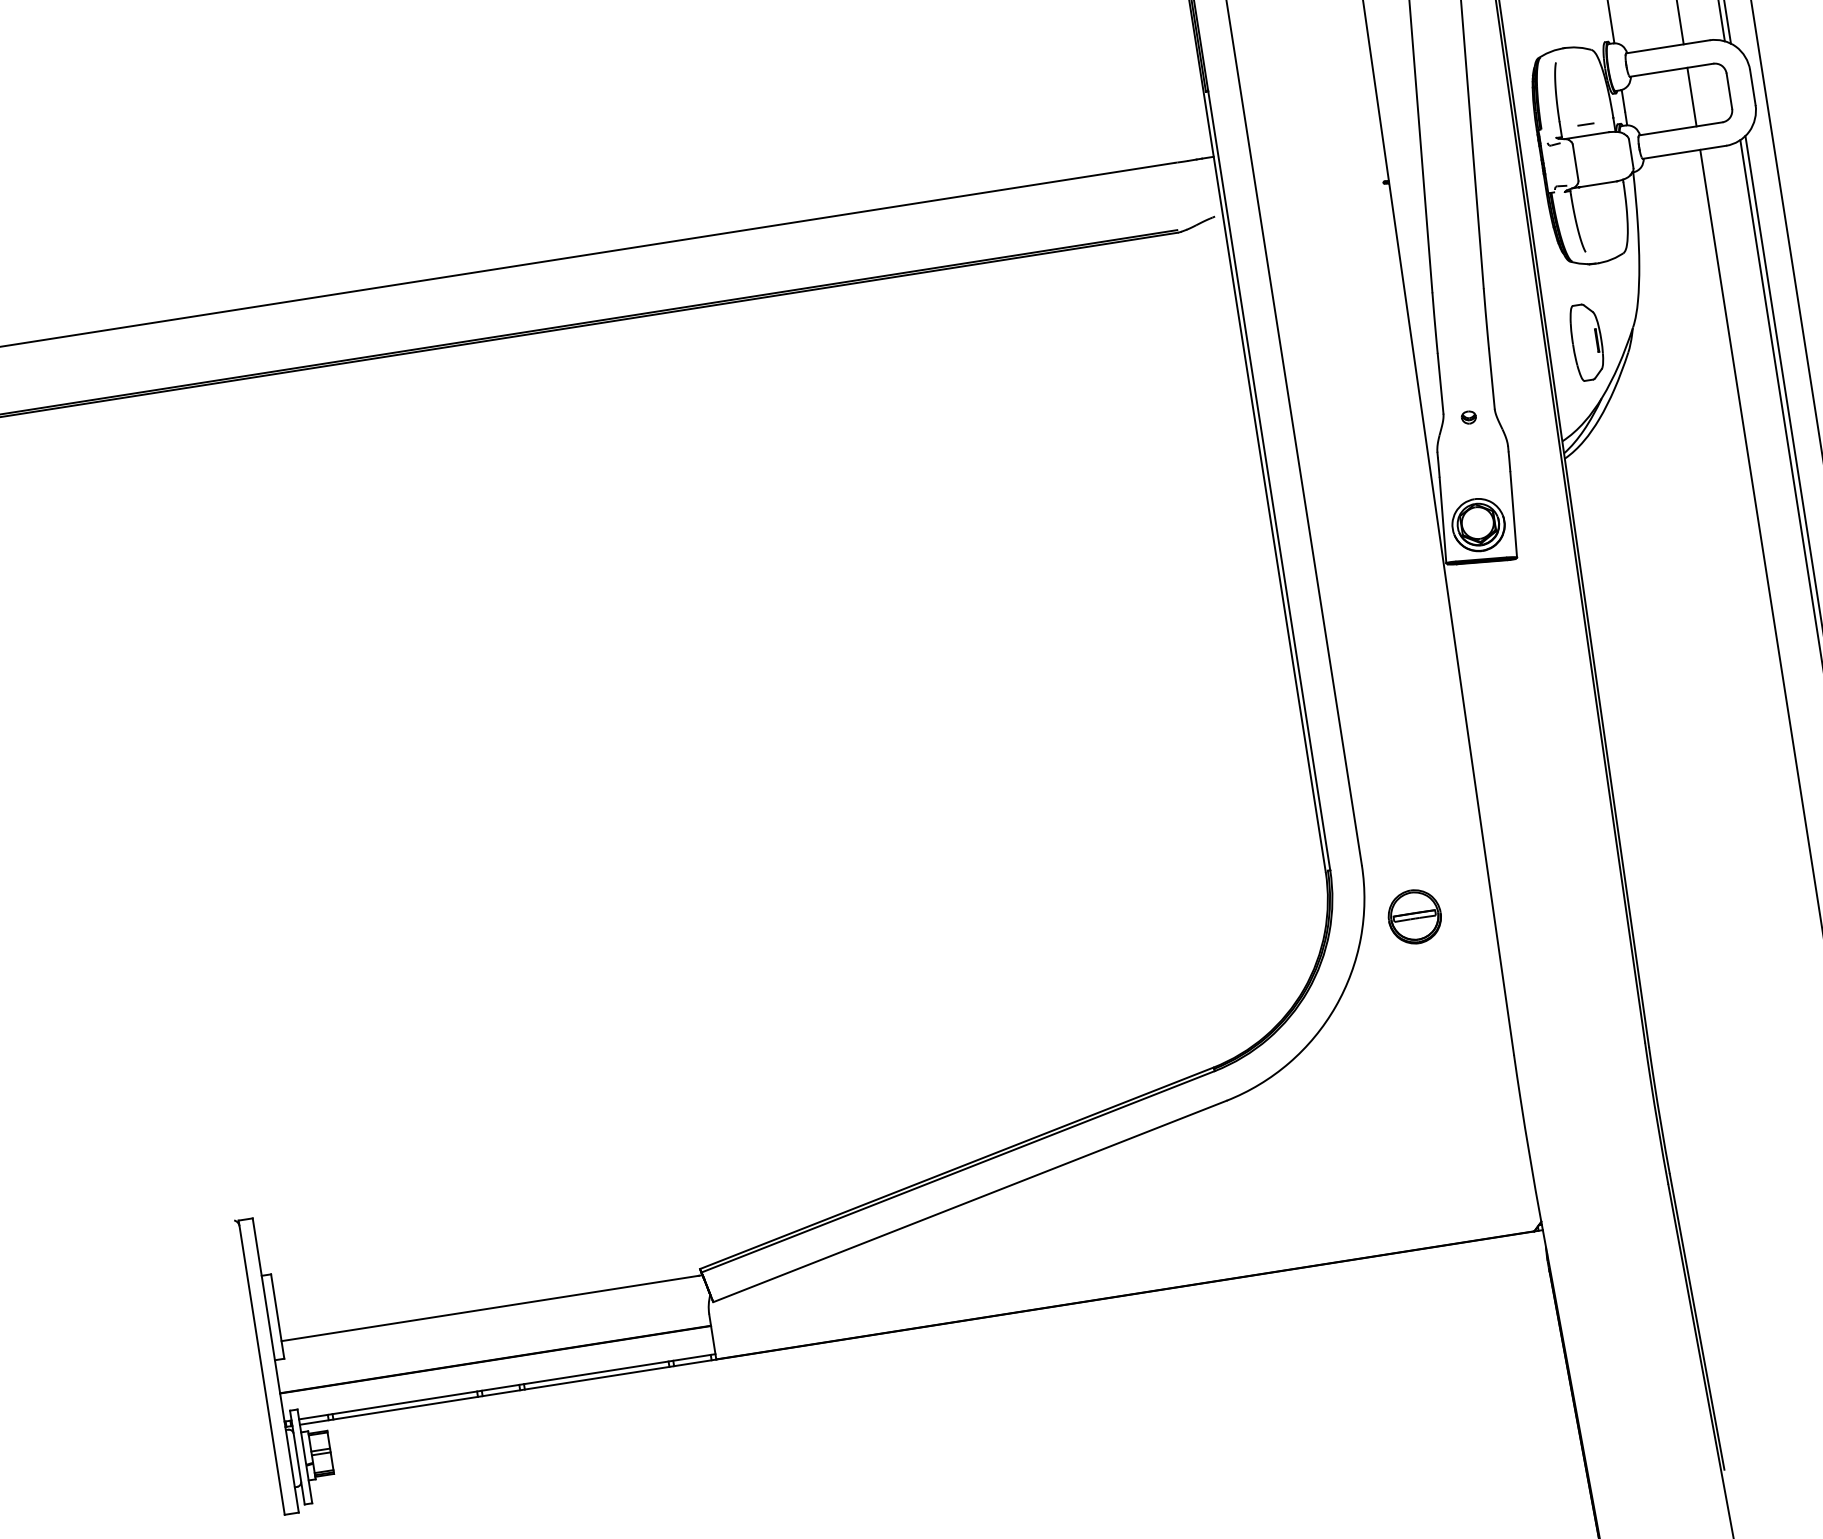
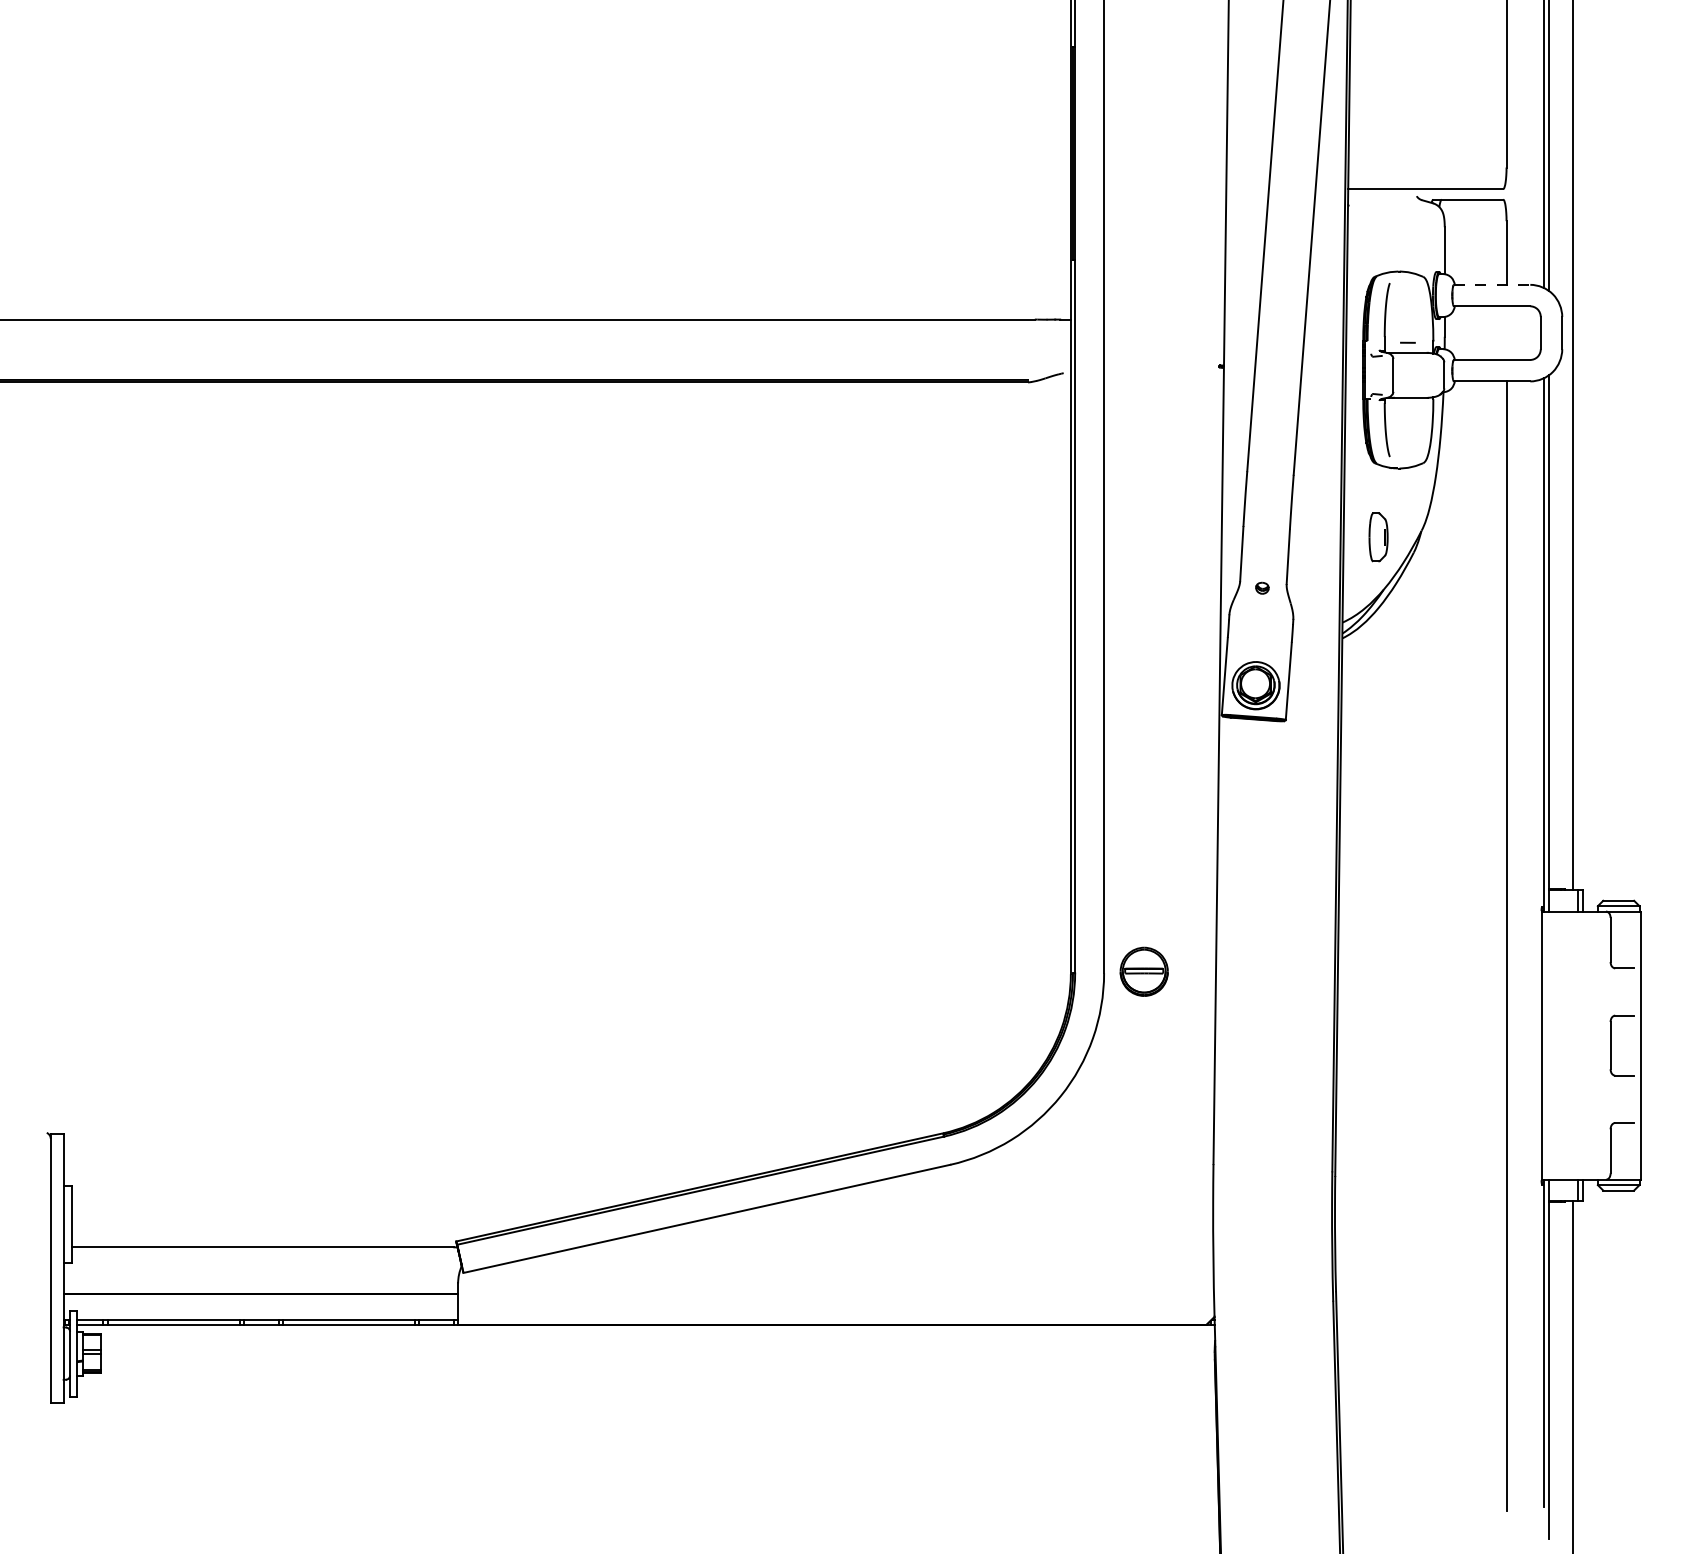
line: (1668, 46) -> (1492, 284), solid -> dashed
line: (1691, 96) -> (1506, 332), removed
part: (1587, 342) -> (1378, 537), size x0.7
part: (1414, 916) -> (1143, 971), moved

